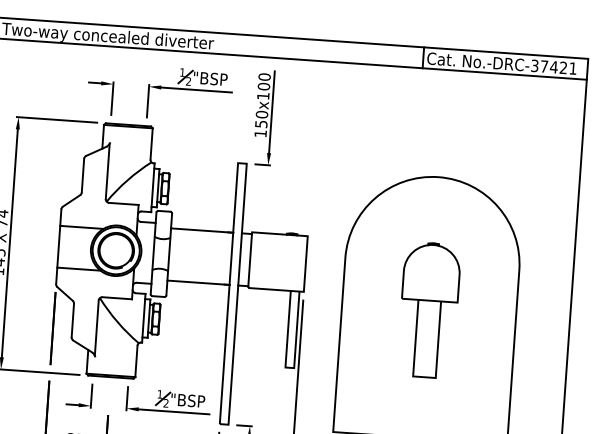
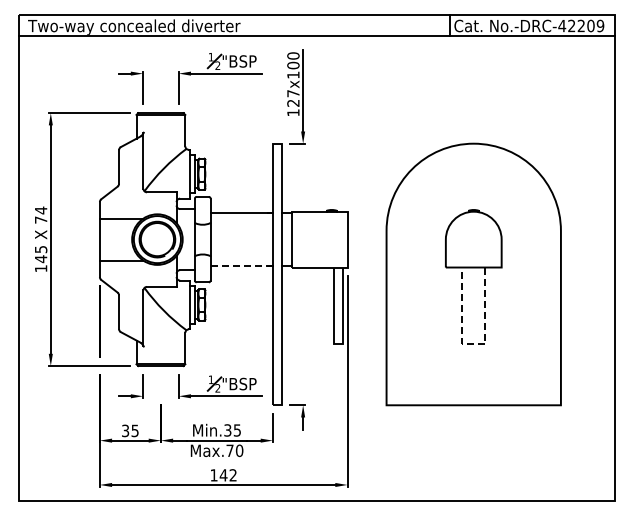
text: (554, 66) -> (581, 25), No.-DRC-37421 -> No.-DRC-42209
text: (261, 118) -> (293, 97), 150x100 -> 127x100
line: (199, 282) -> (242, 265), solid -> dashed
line: (424, 377) -> (473, 344), solid -> dashed

